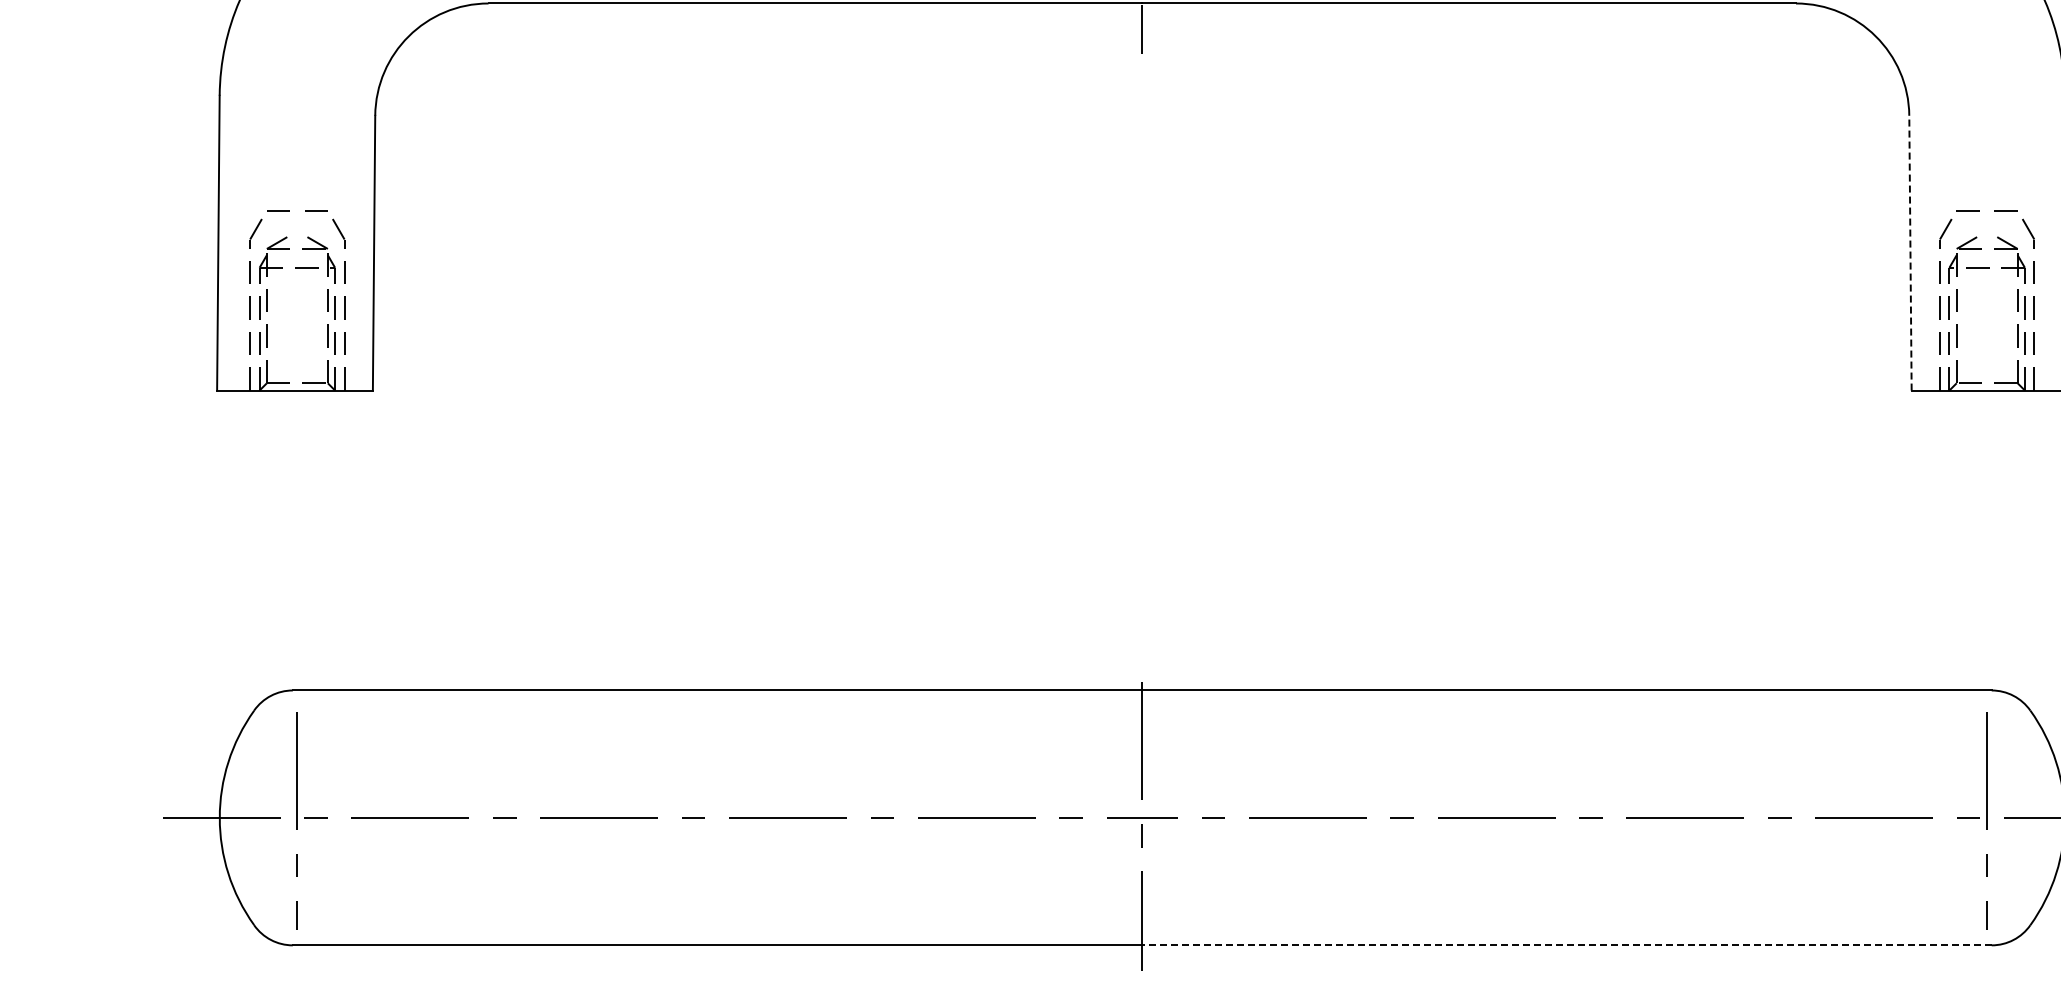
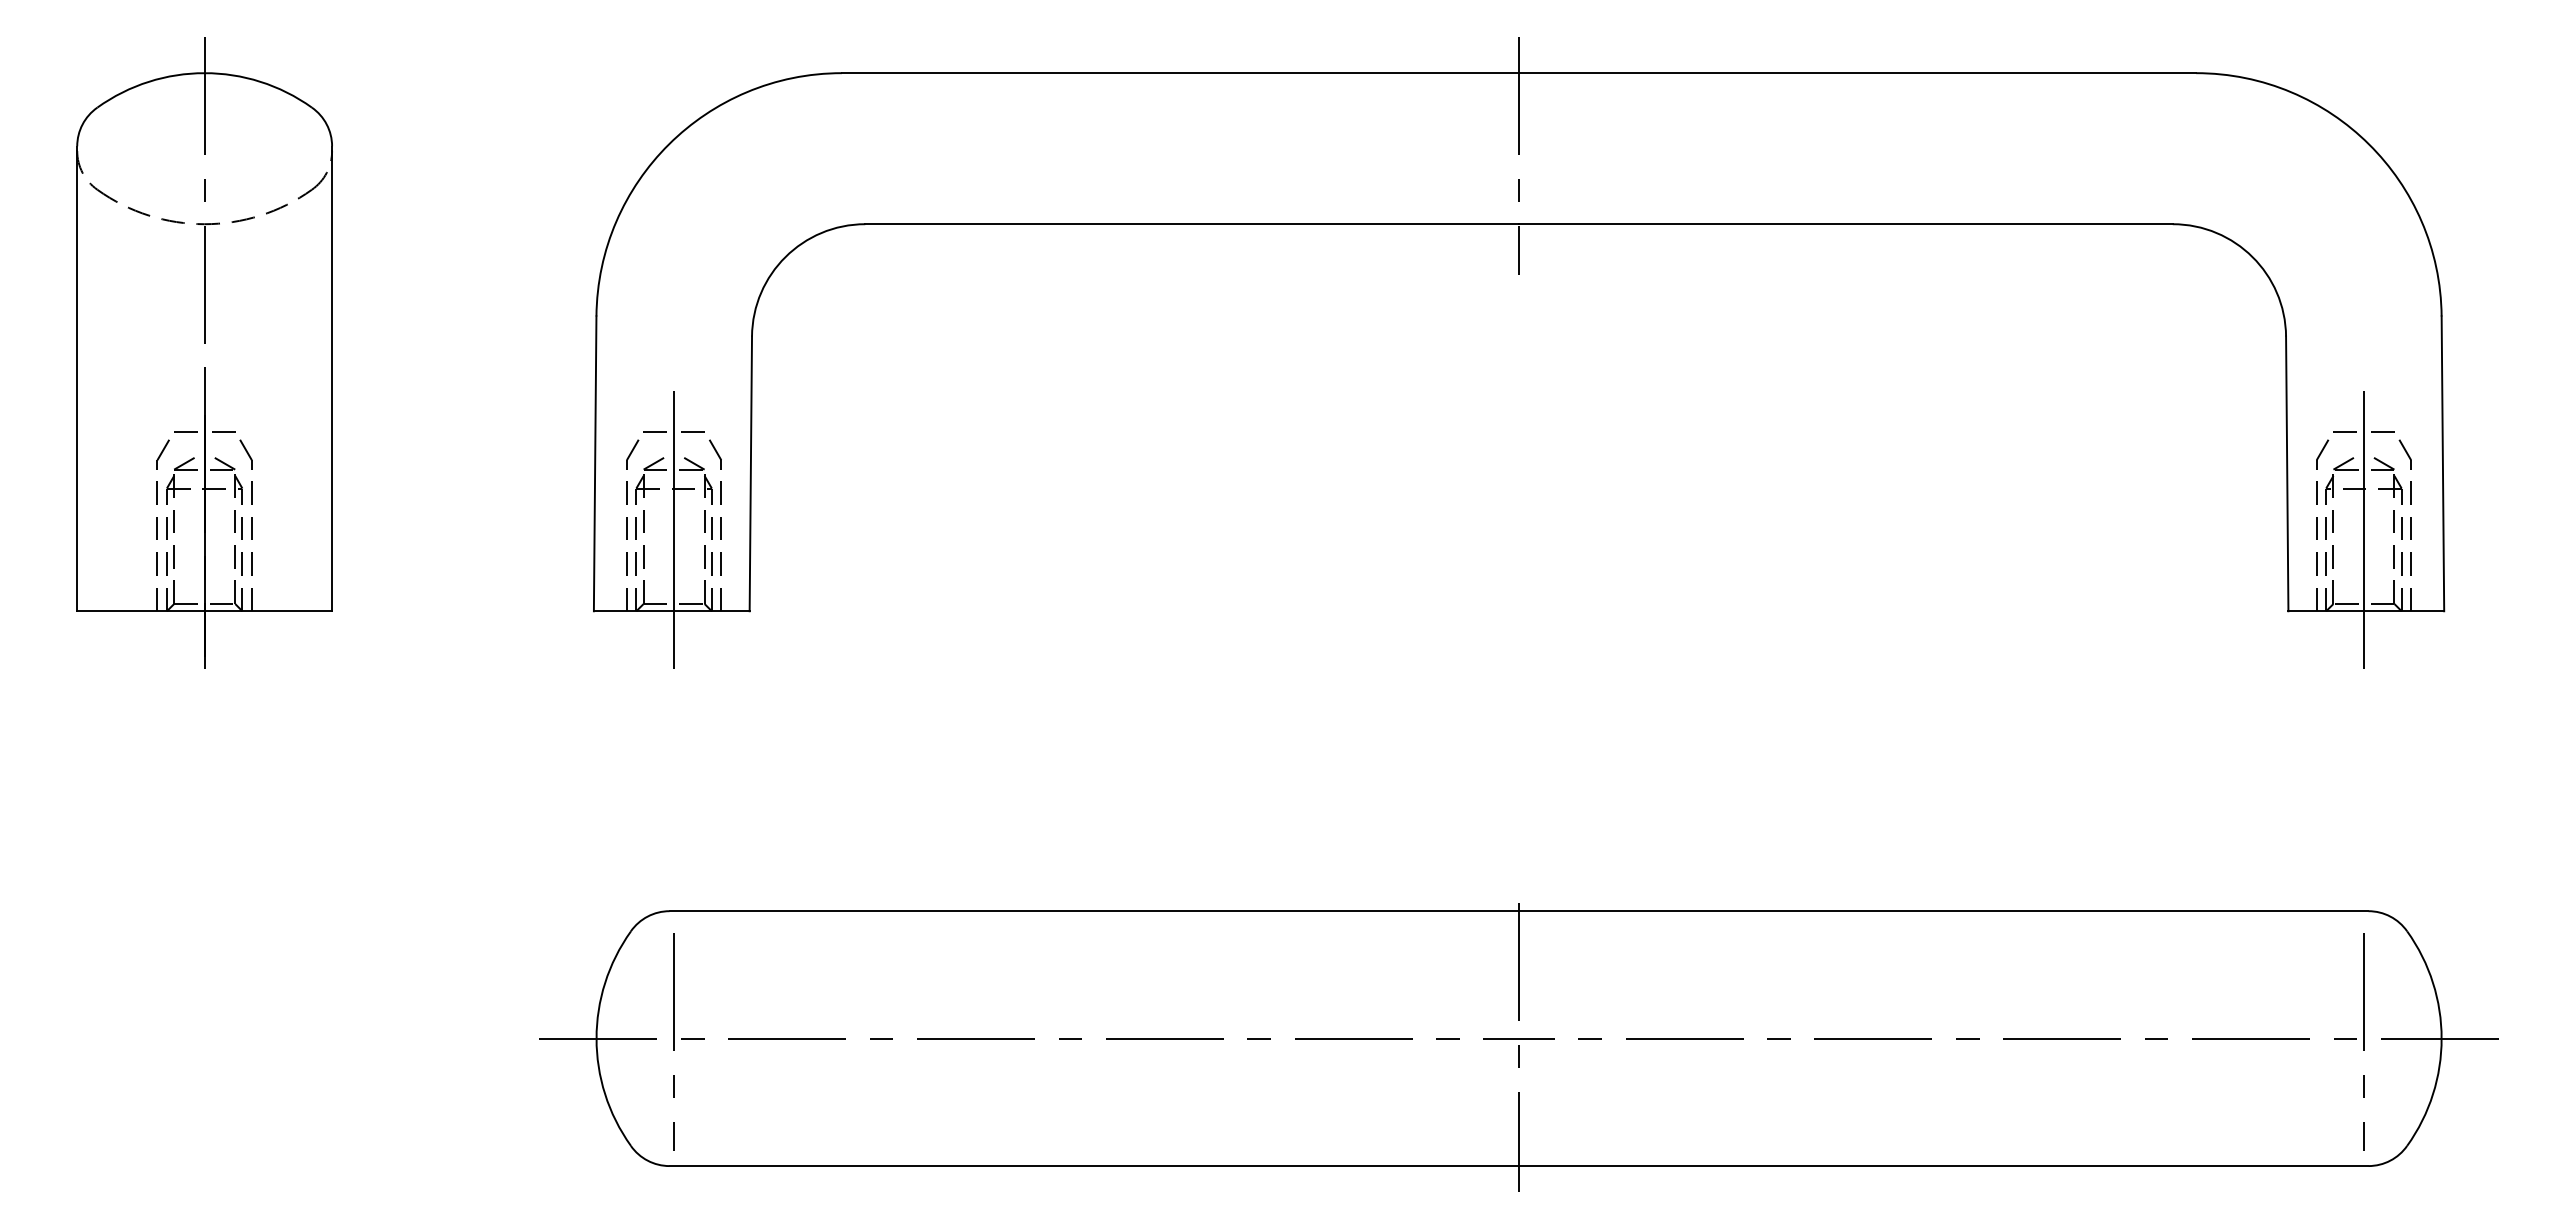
line: (1910, 252) -> (2287, 473), dashed -> solid
line: (297, 308) -> (674, 529), added
line: (1986, 308) -> (2363, 529), added
line: (1566, 945) -> (1943, 1166), dashed -> solid

